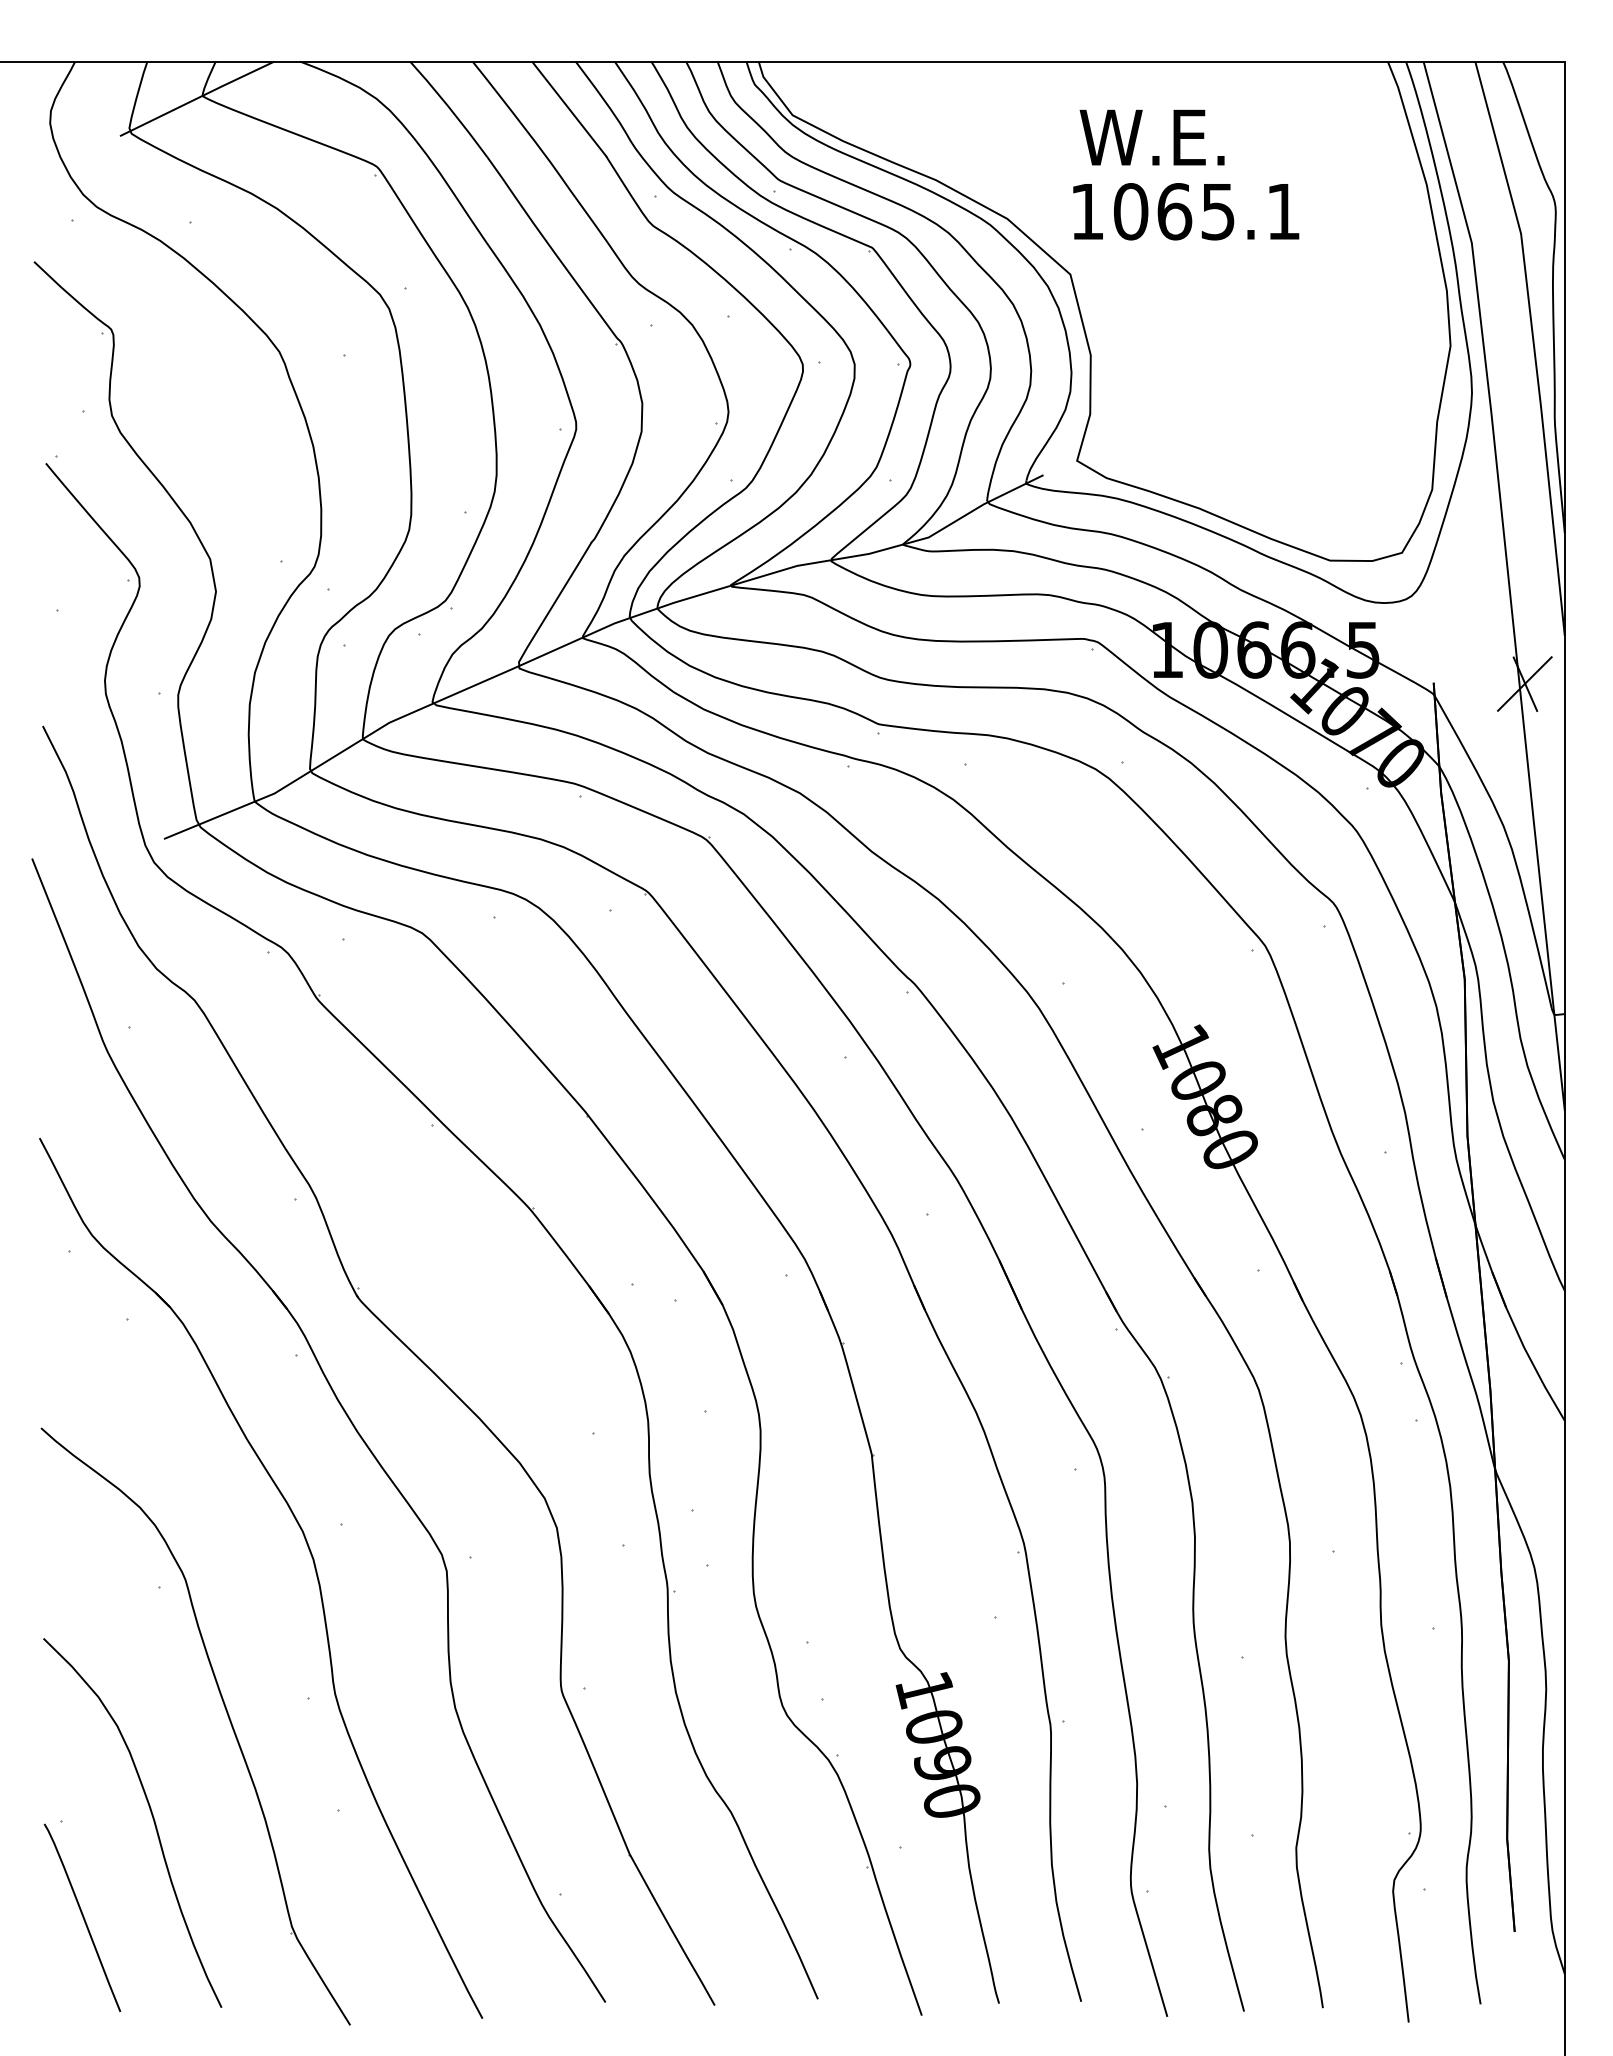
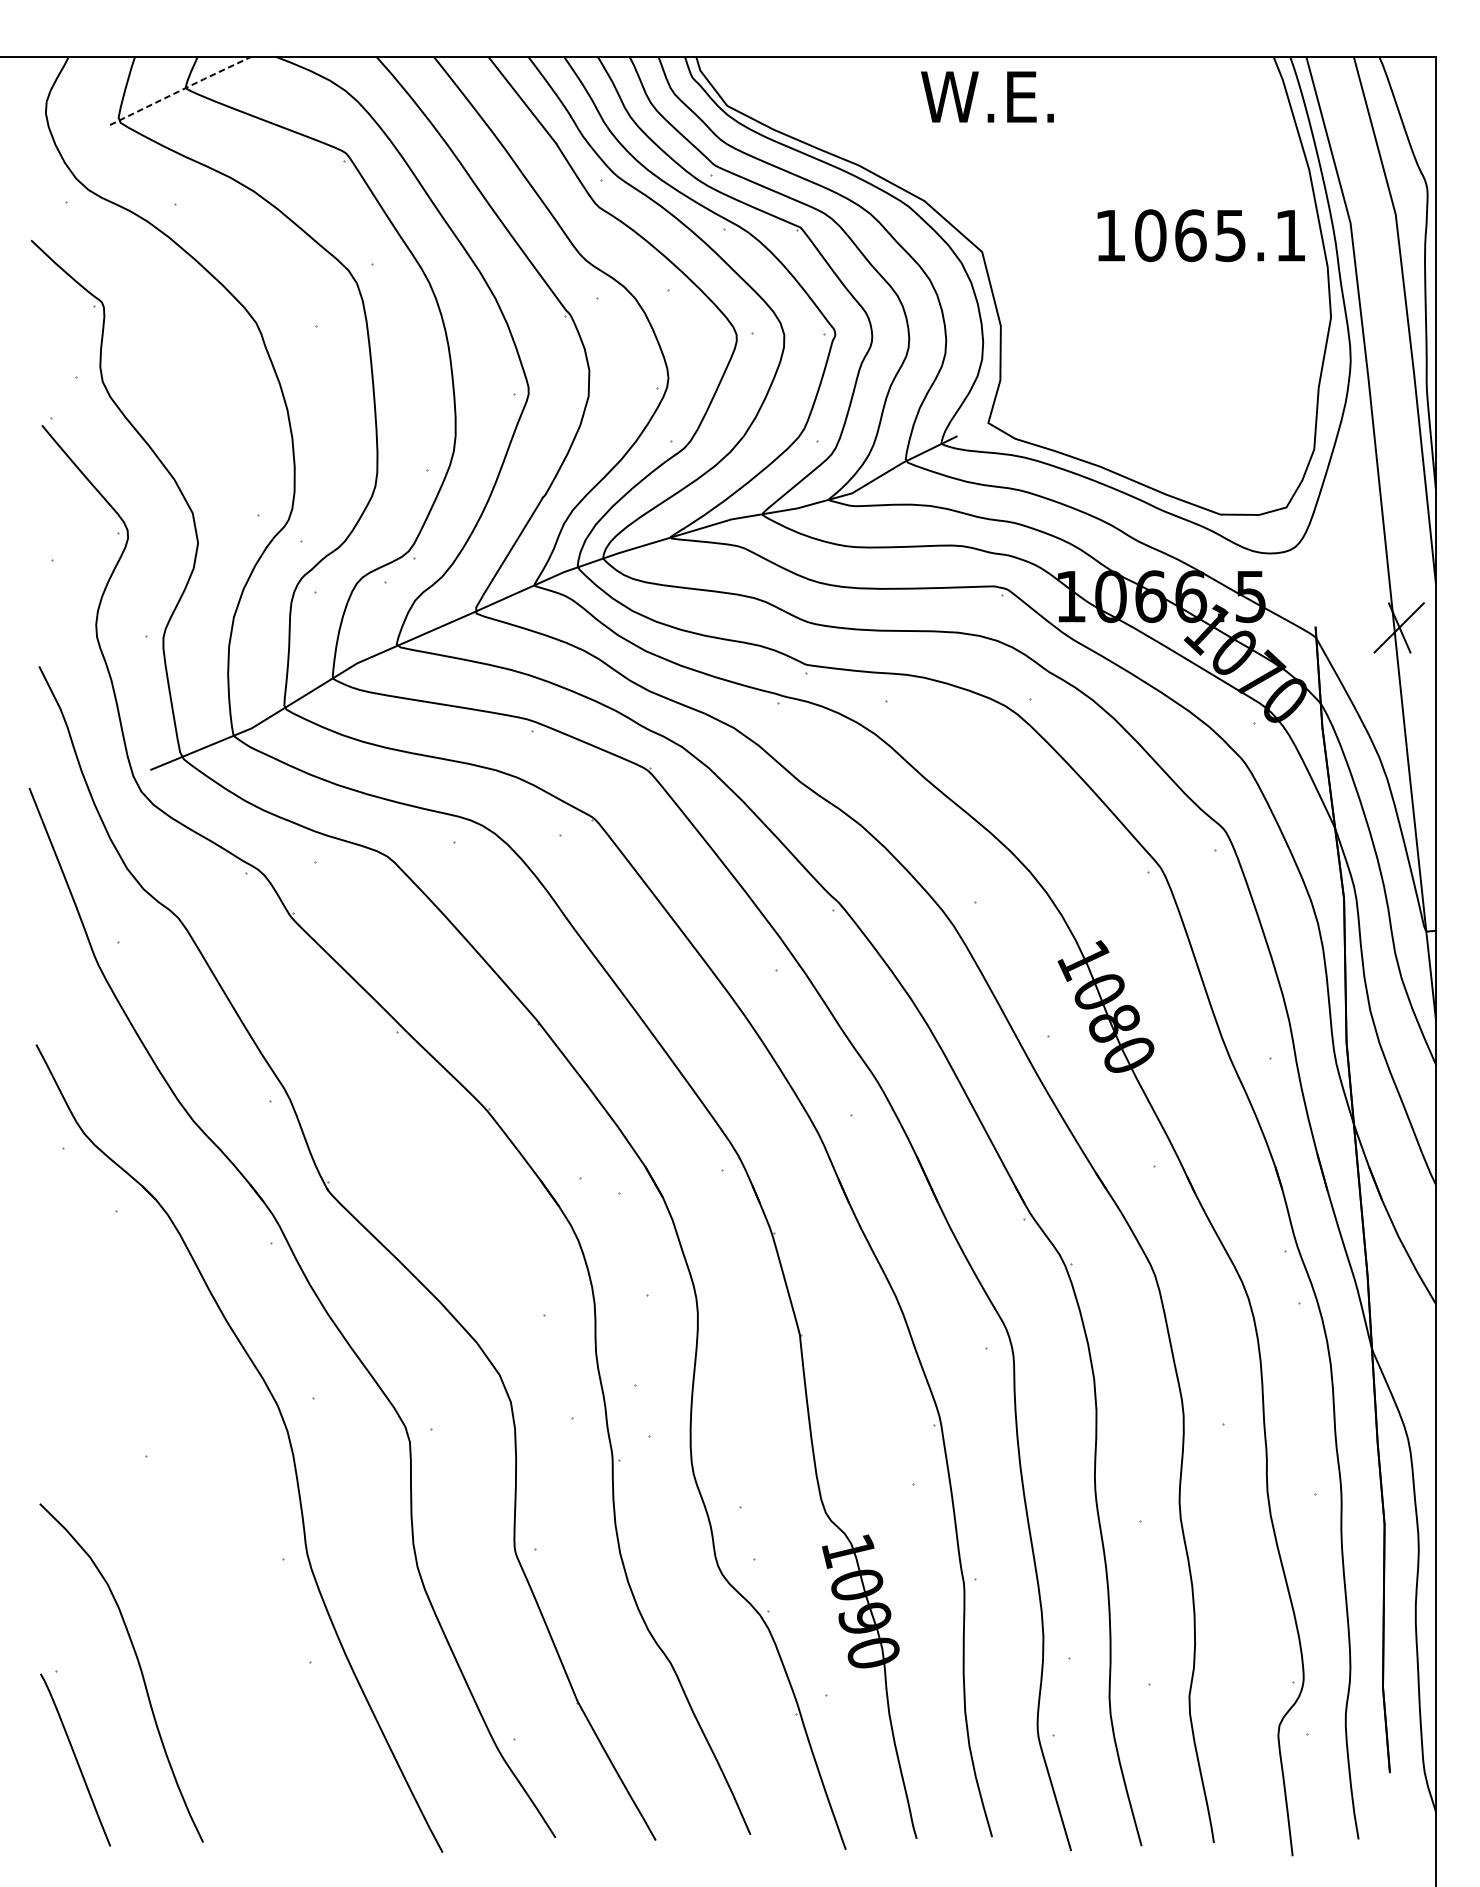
line: (197, 98) -> (181, 90), solid -> dashed
text: (1151, 137) -> (986, 96), moved
text: (1186, 211) -> (1201, 235), moved
part: (227, 1716) -> (208, 1575), removed

